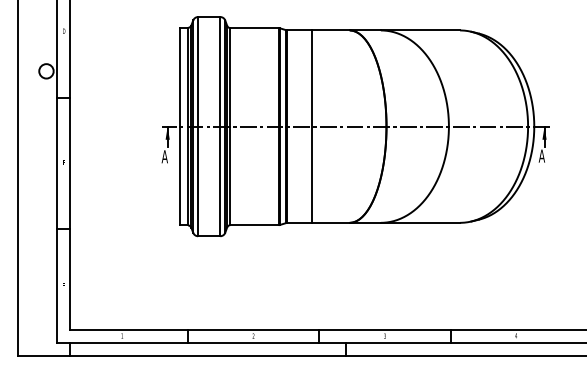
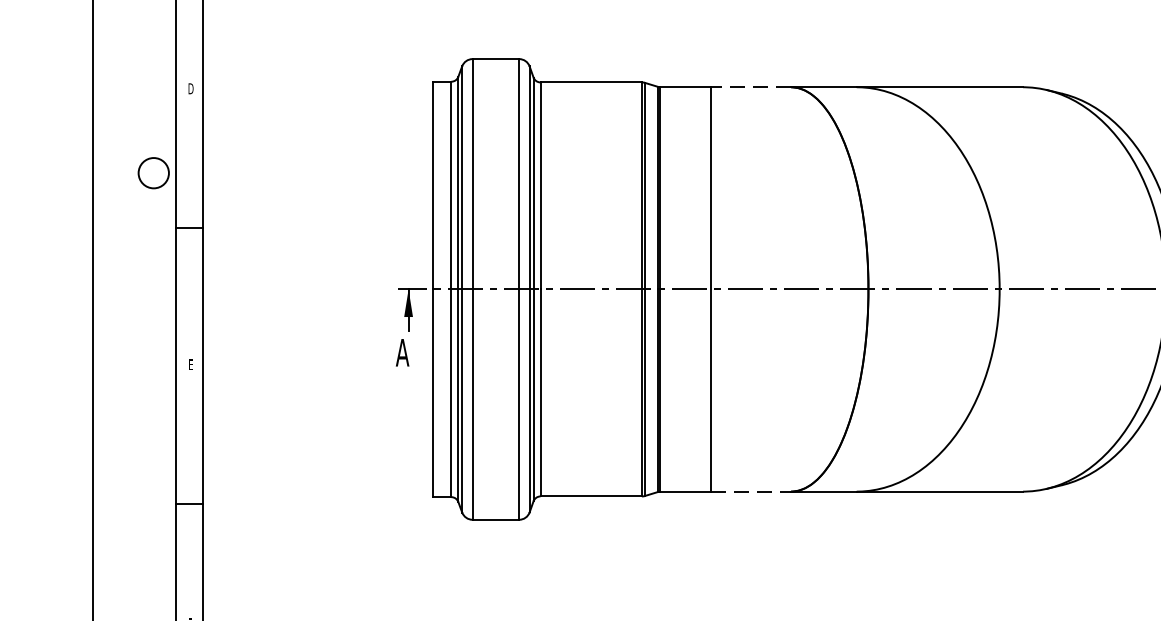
line: (330, 30) -> (750, 87), solid -> dashed
line: (331, 222) -> (752, 490), solid -> dashed

